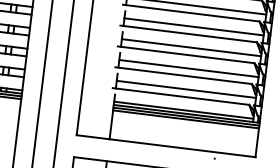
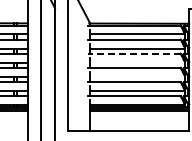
line: (187, 33) -> (133, 53), solid -> dashed
line: (191, 47) -> (137, 62), removed
line: (189, 67) -> (137, 76), removed

